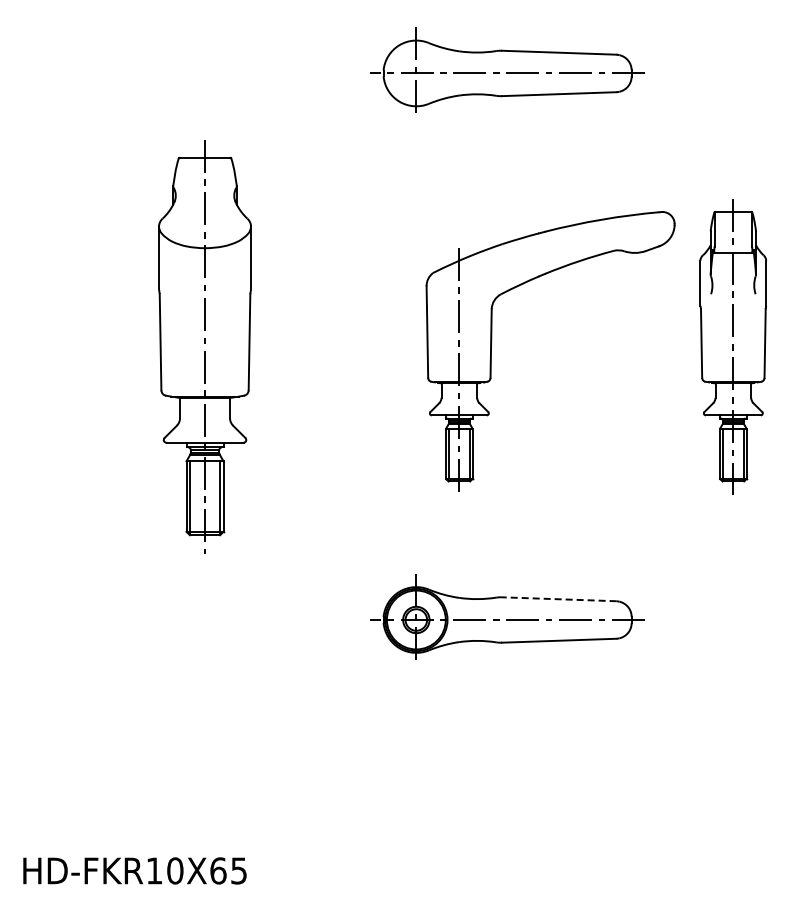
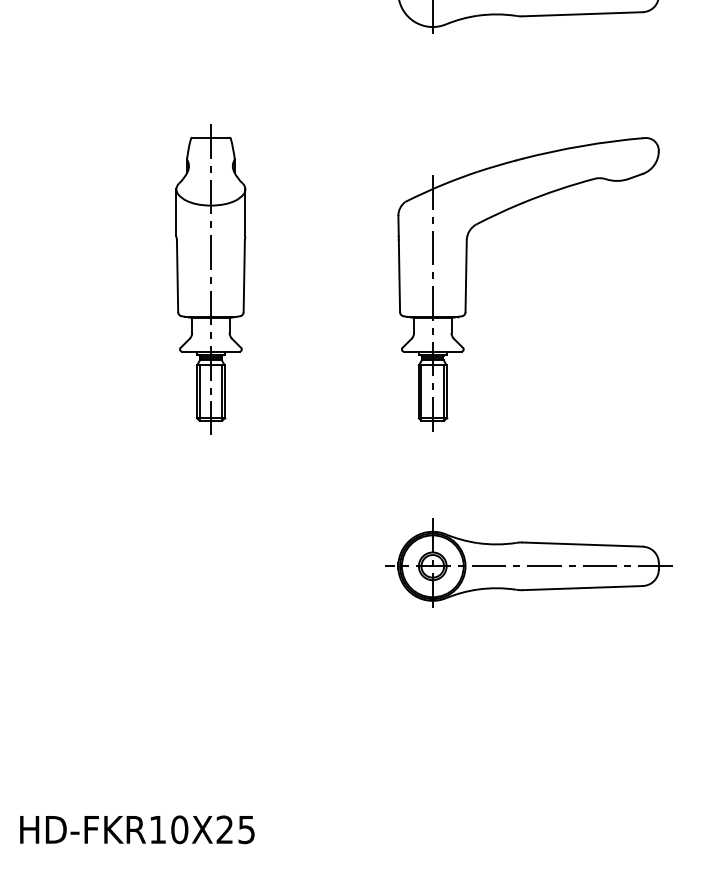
part: (492, 341) -> (467, 273), moved
part: (204, 346) -> (210, 279), size x0.71
line: (558, 599) -> (582, 544), dashed -> solid
text: (218, 870) -> (225, 829), HD-FKR10X65 -> HD-FKR10X25

